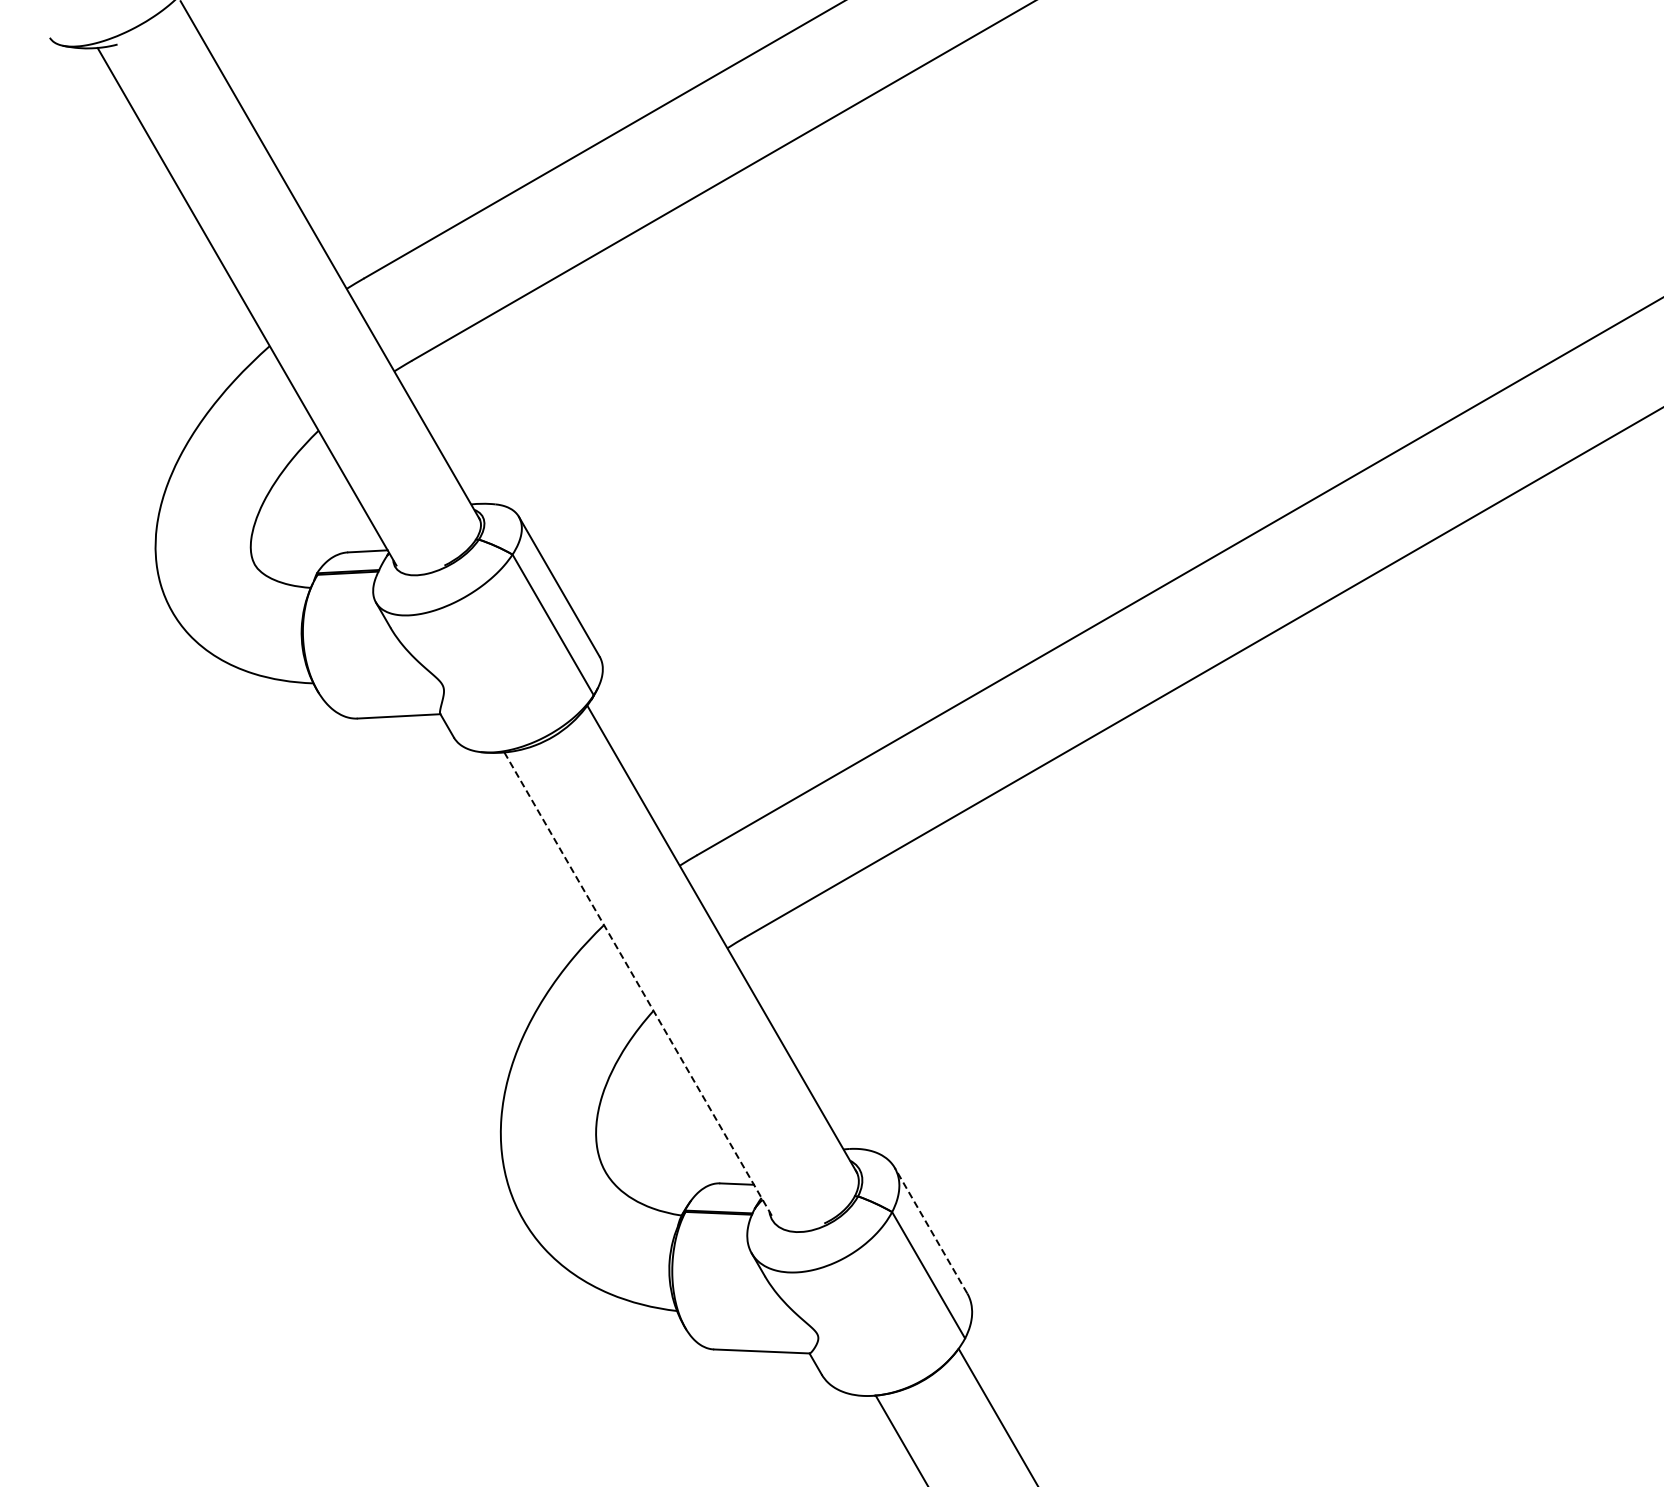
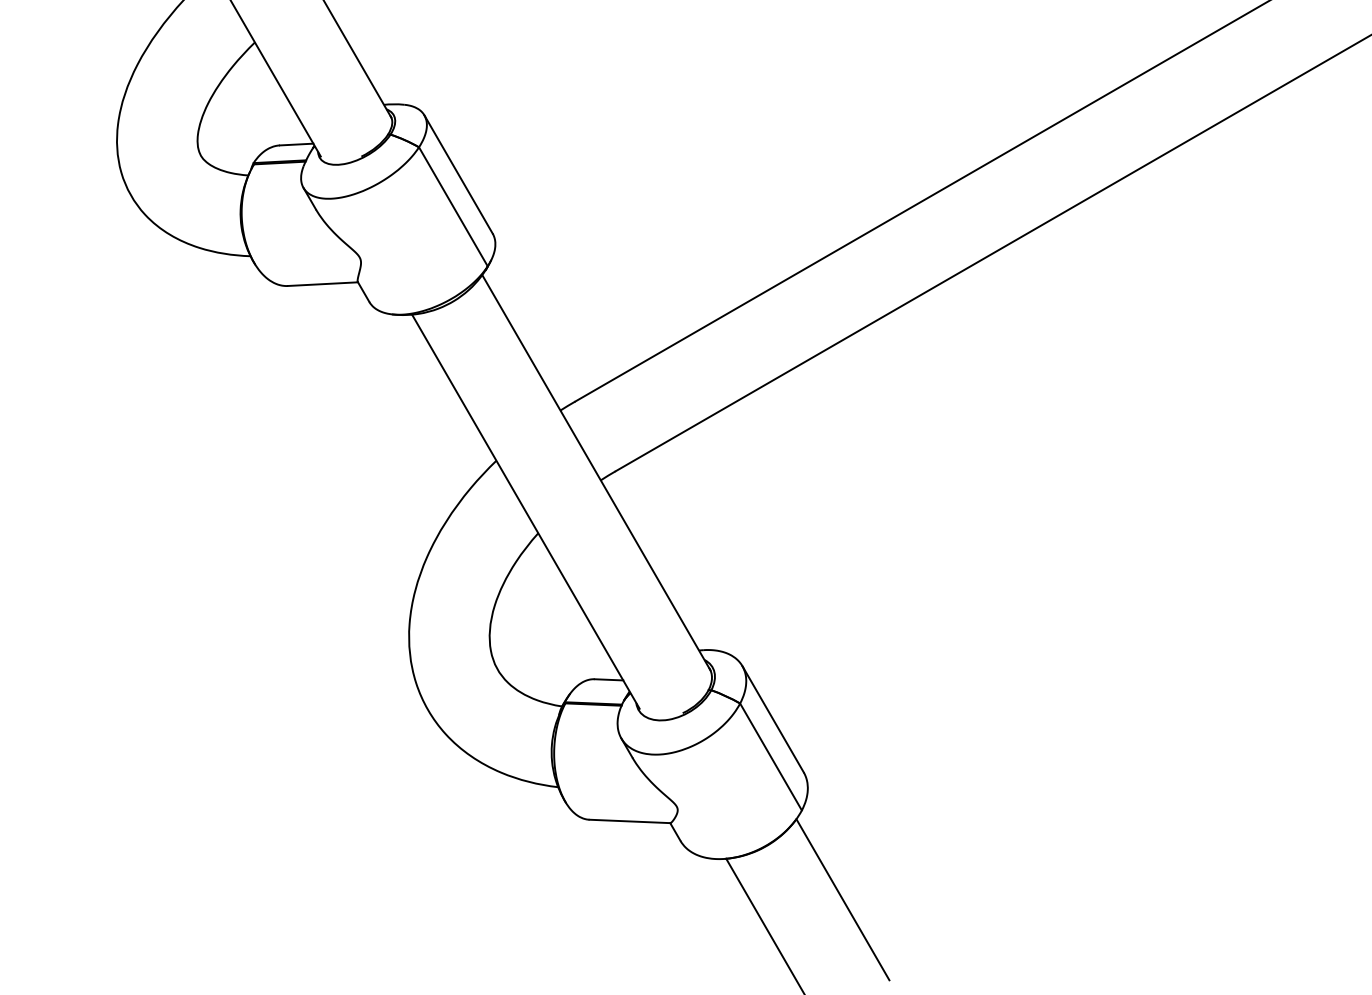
line: (638, 985) -> (525, 511), dashed -> solid
line: (930, 1230) -> (772, 719), dashed -> solid

